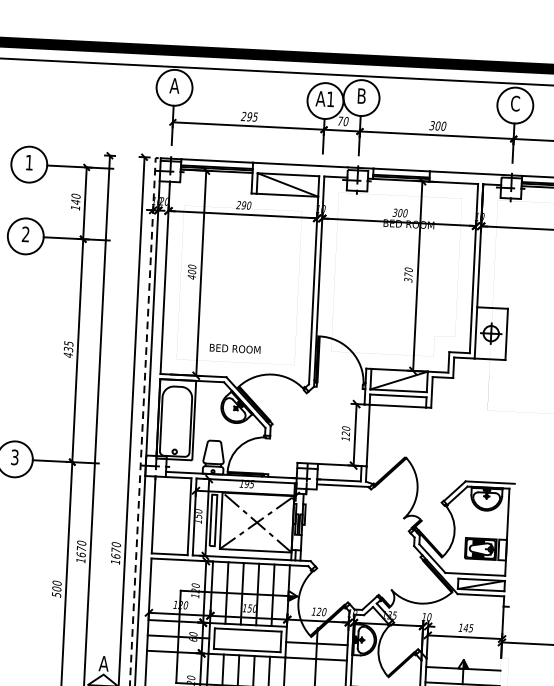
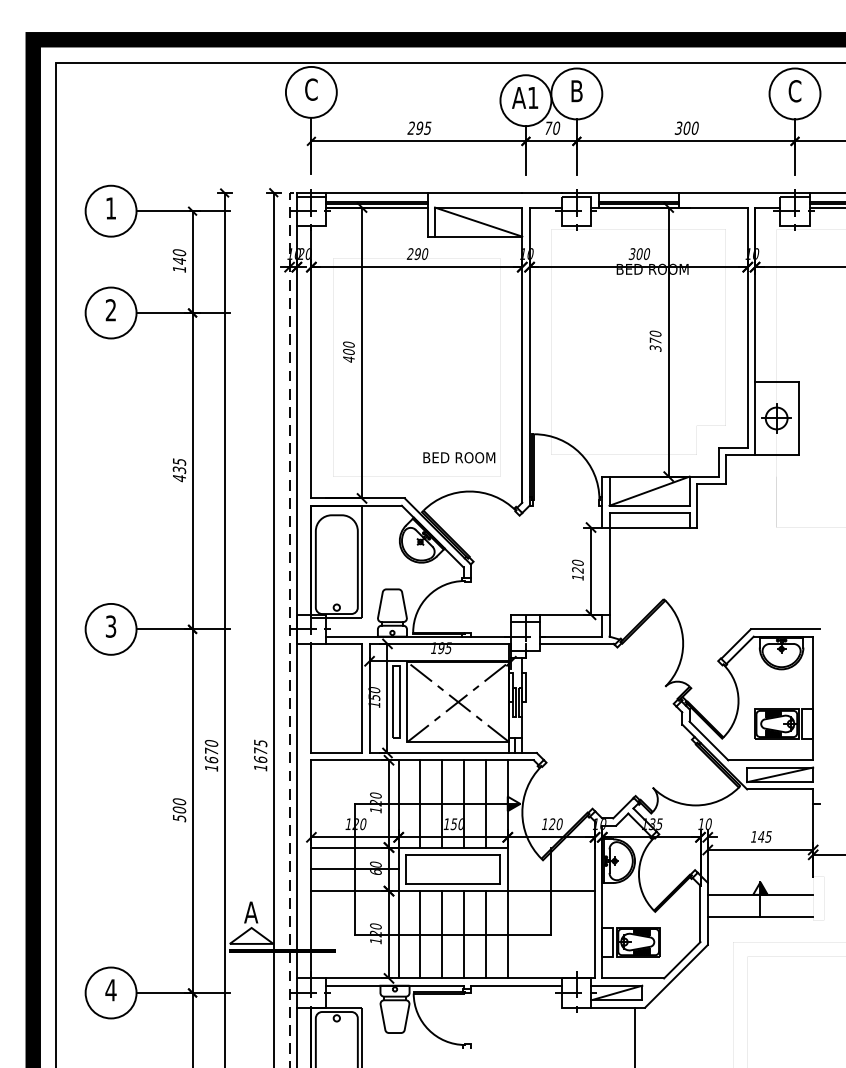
text: (174, 85) -> (311, 89), A -> C
text: (235, 348) -> (459, 457), moved
text: (116, 544) -> (260, 743), 1670 -> 1675
line: (316, 643) -> (551, 869), removed

